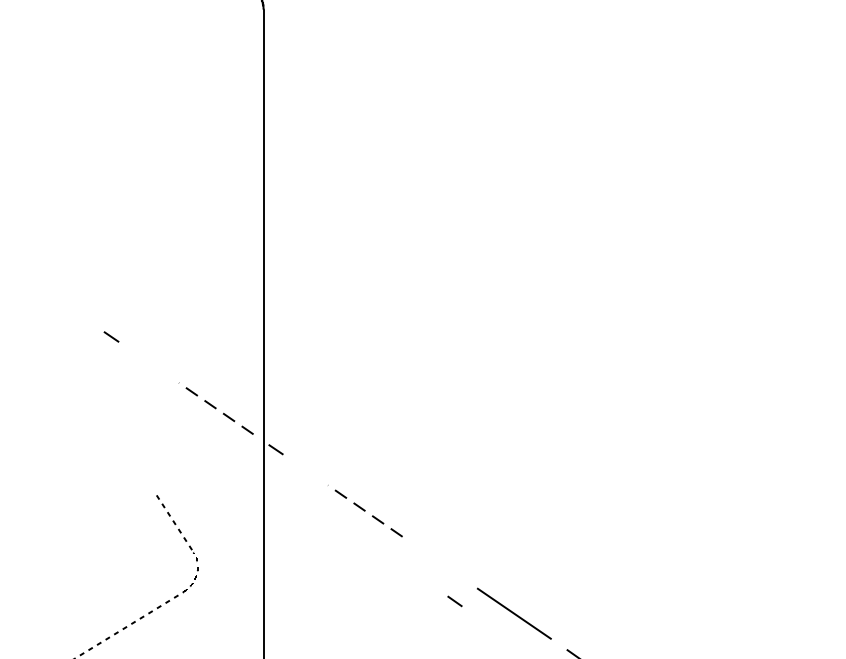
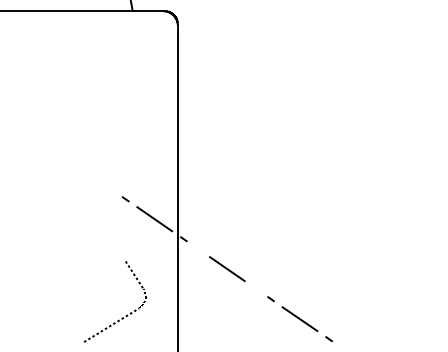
line: (111, 337) -> (125, 199), moved
line: (215, 407) -> (154, 218), dashed -> solid
line: (363, 509) -> (226, 268), dashed -> solid
line: (453, 600) -> (270, 298), moved

